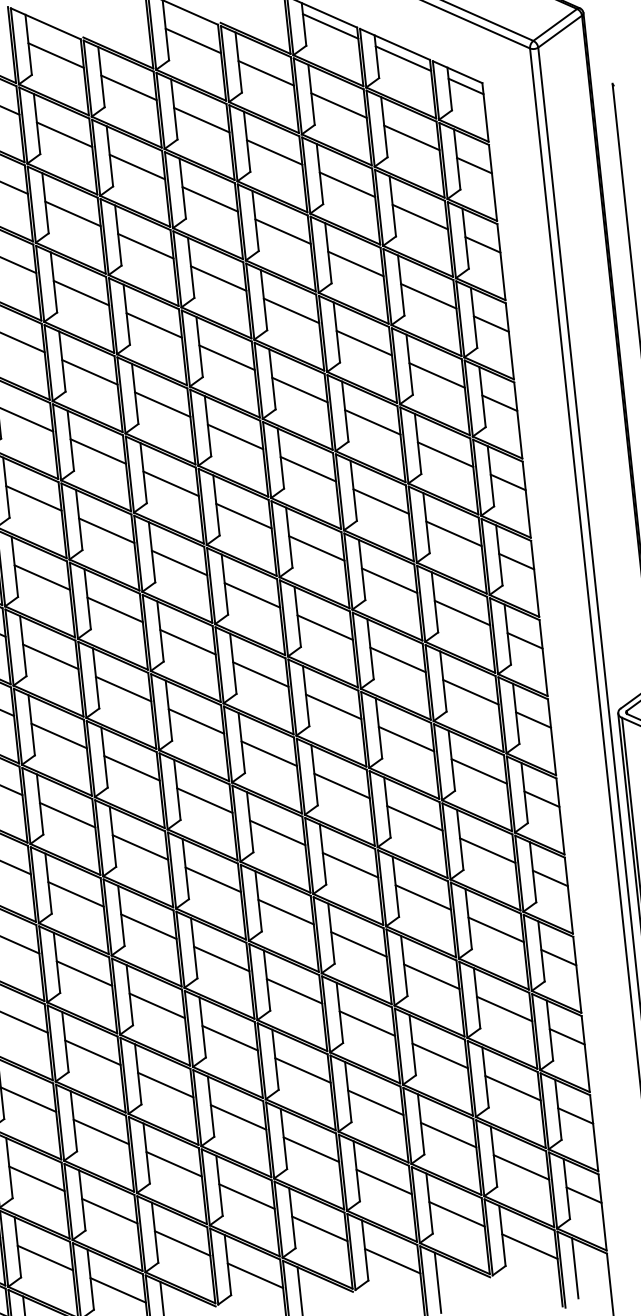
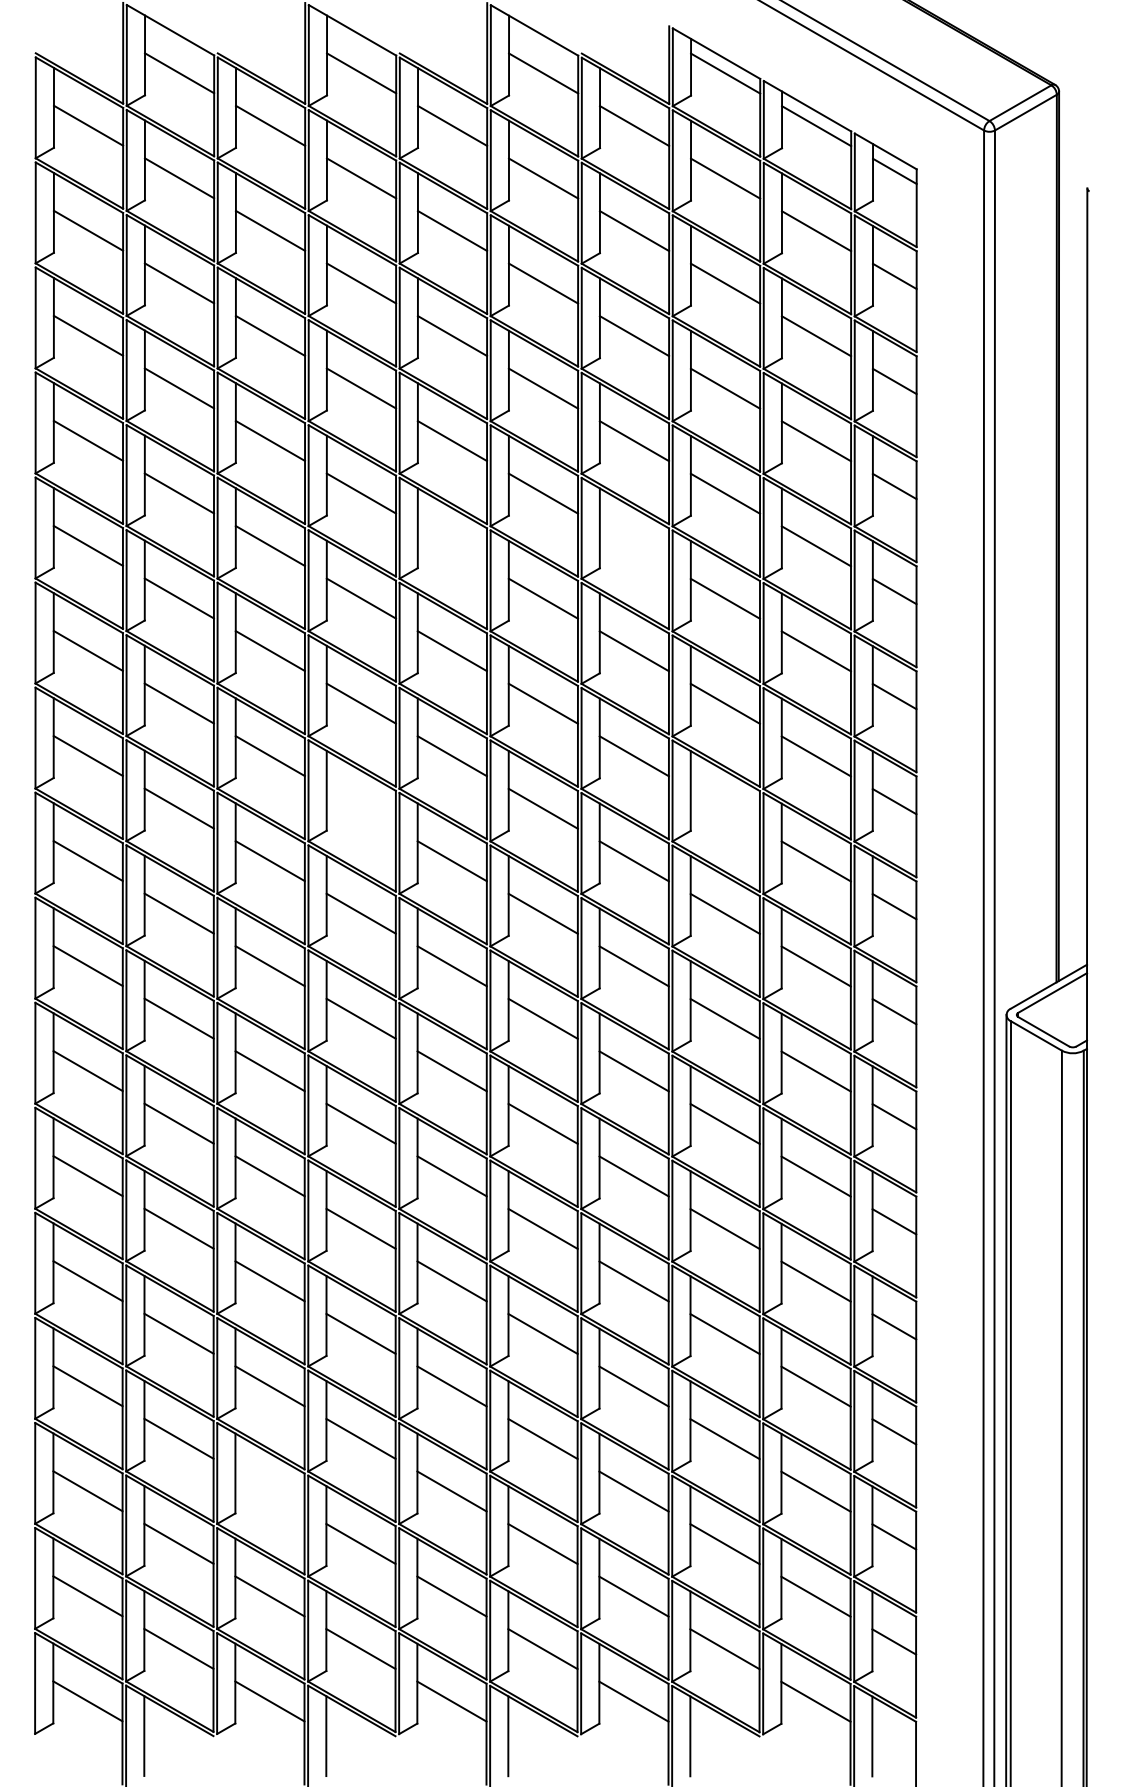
line: (300, 390) -> (634, 546), removed
line: (162, 405) -> (451, 546), removed
line: (388, 580) -> (724, 808), removed
line: (114, 609) -> (360, 808), removed
line: (100, 1132) -> (269, 1491), removed

